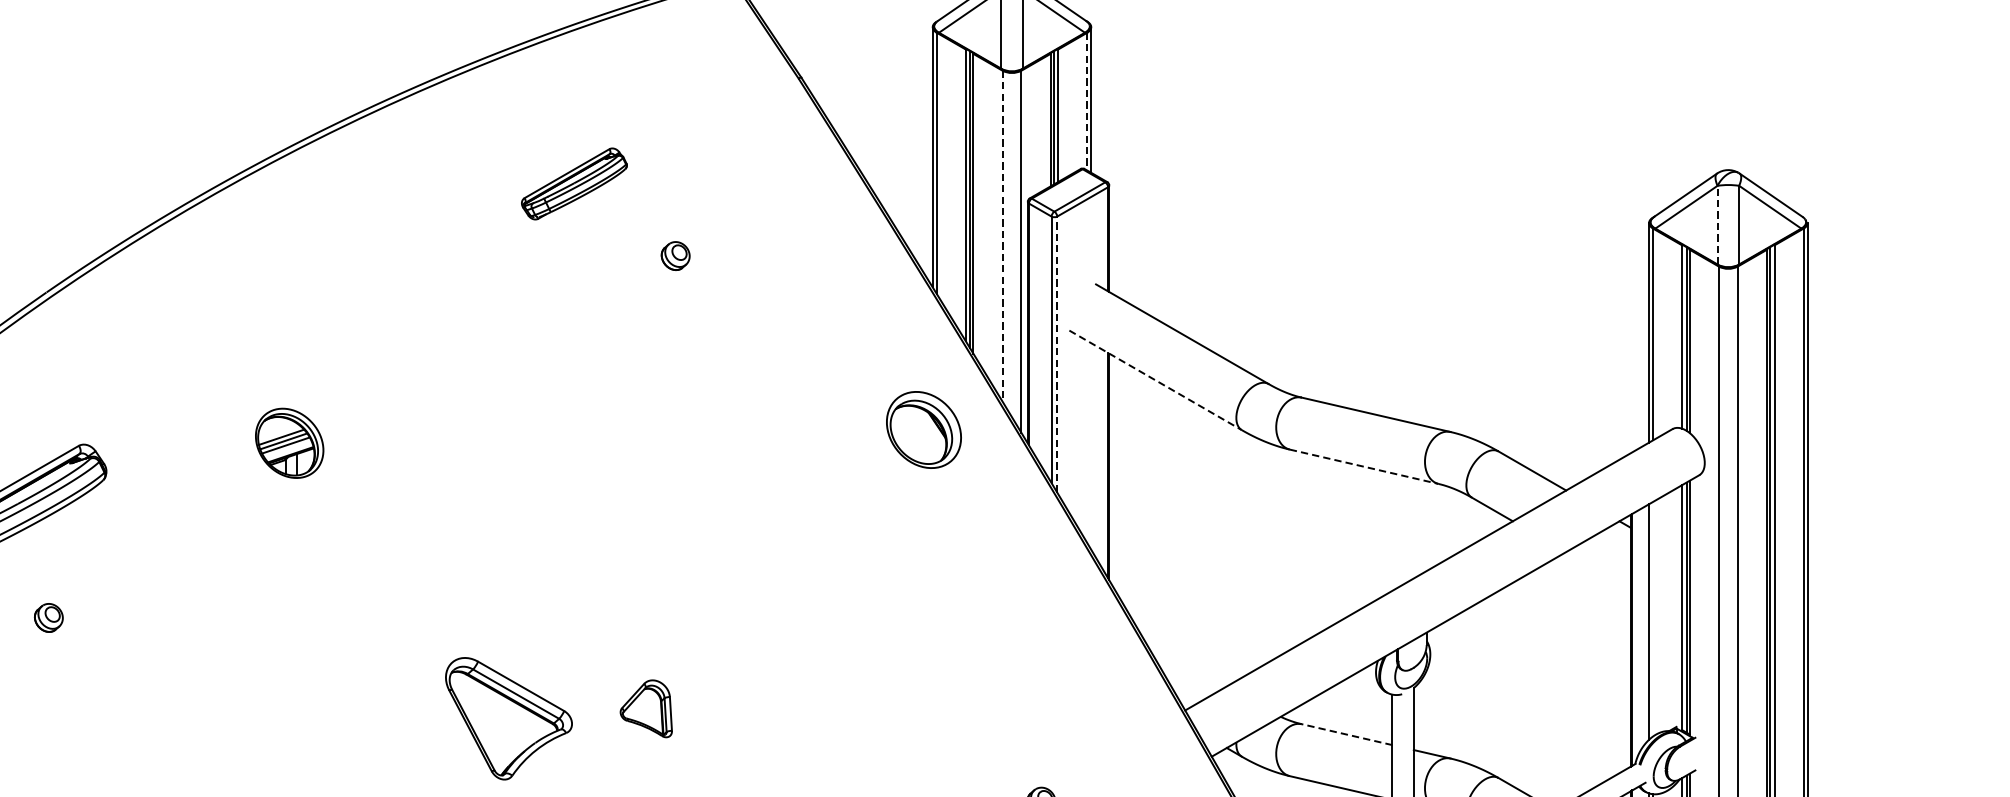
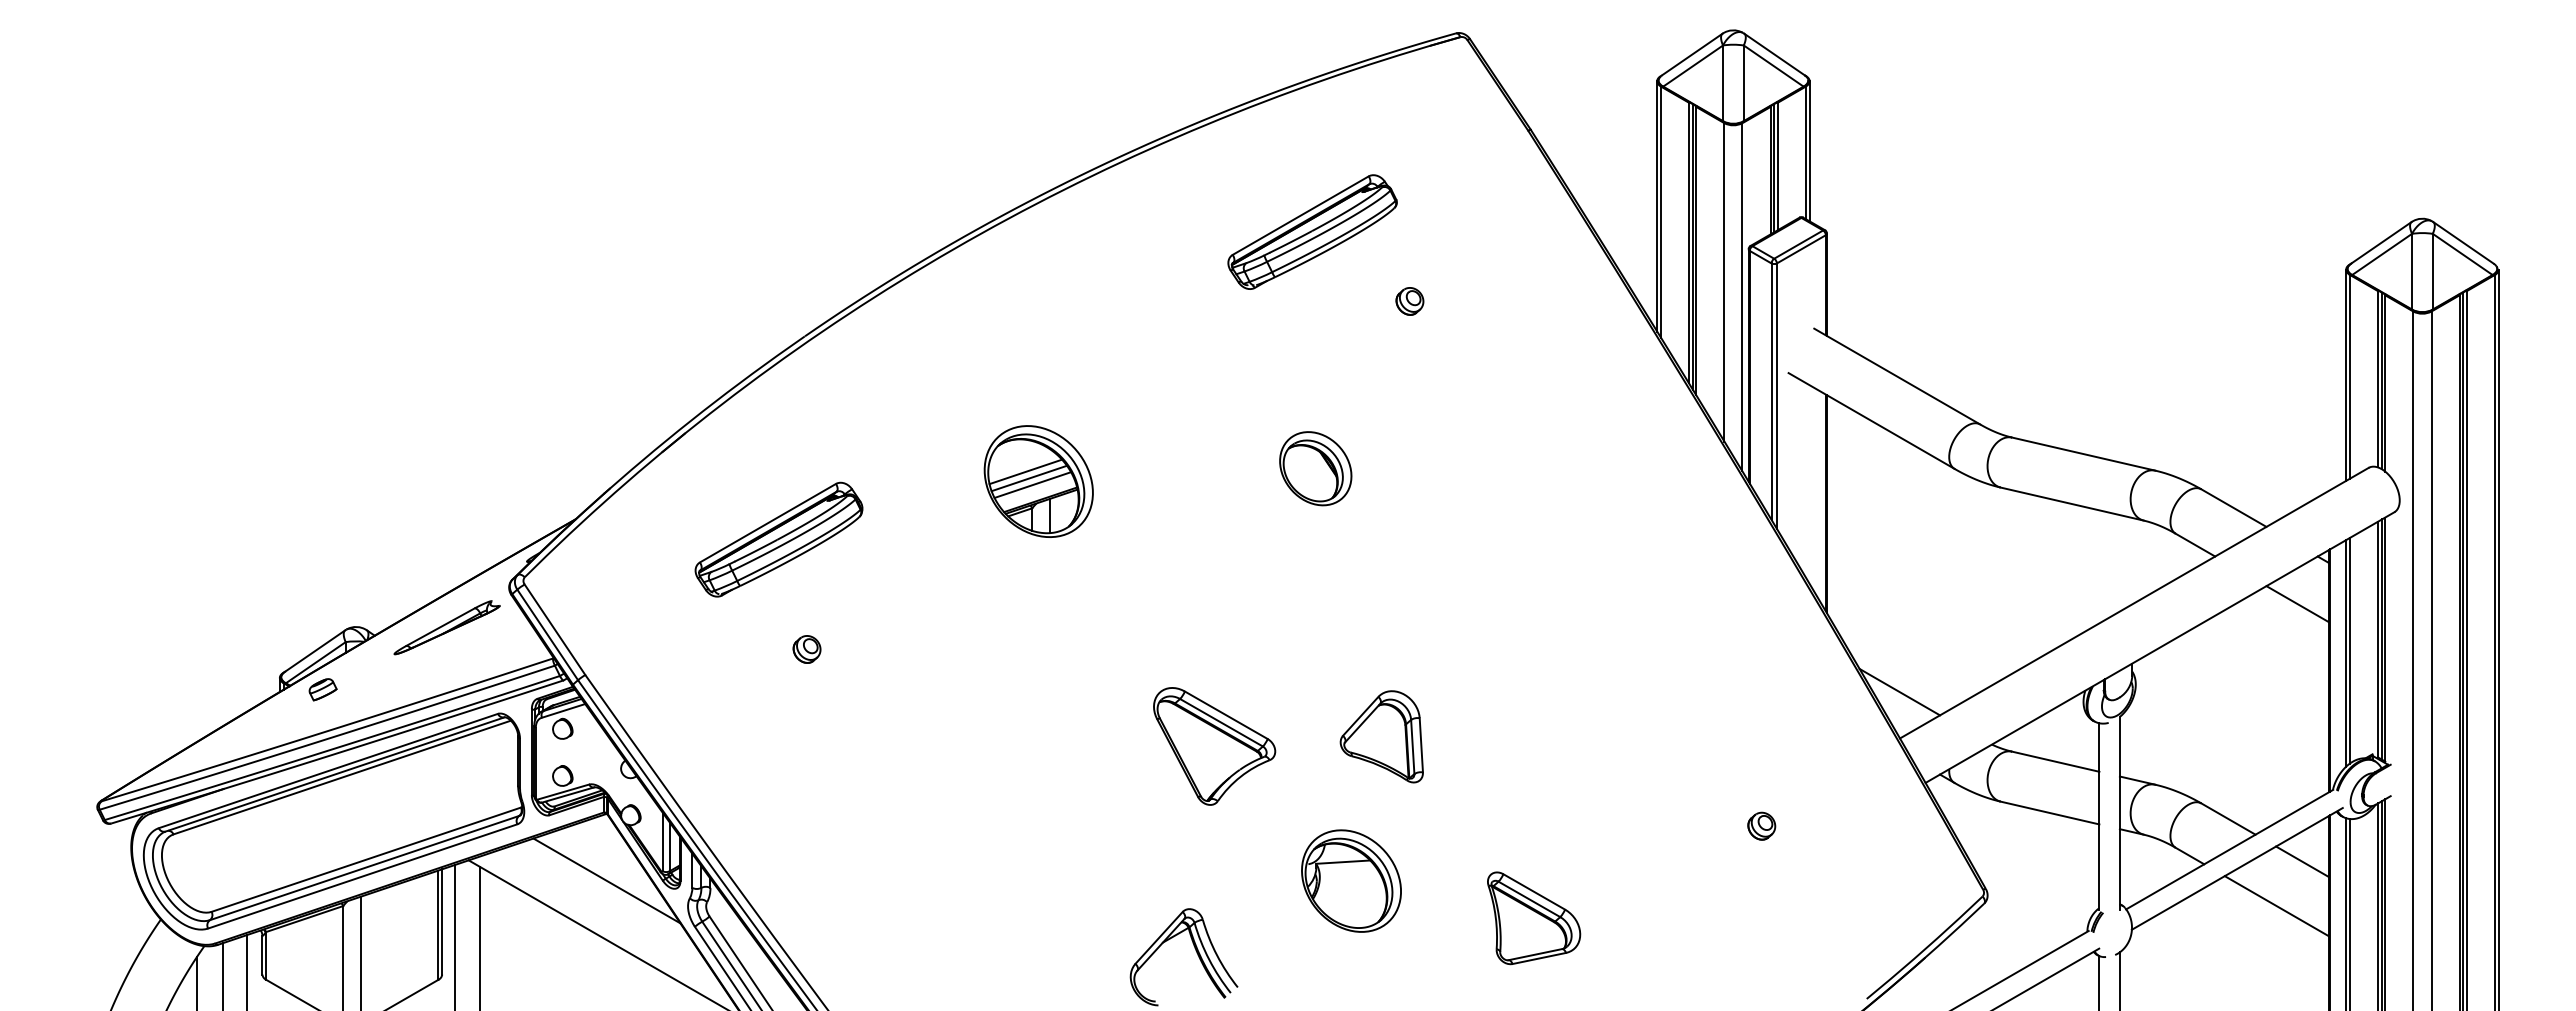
line: (1086, 102) -> (1805, 153), dashed -> solid
part: (574, 183) -> (1312, 231), size x1.67
line: (1718, 224) -> (2412, 271), dashed -> solid
line: (1002, 236) -> (1724, 282), dashed -> solid
line: (1056, 354) -> (1776, 396), dashed -> solid
line: (1155, 379) -> (1871, 420), dashed -> solid
part: (923, 429) -> (1315, 468), moved
part: (289, 443) -> (1038, 481), size x1.67
line: (1364, 467) -> (2072, 504), dashed -> solid
line: (1598, 571) -> (2297, 604), added
line: (1652, 619) -> (2349, 650), added
line: (1184, 661) -> (1899, 691), added
part: (646, 708) -> (1381, 736), size x1.67
part: (508, 718) -> (1214, 746), moved
line: (1346, 734) -> (2055, 761), dashed -> solid

